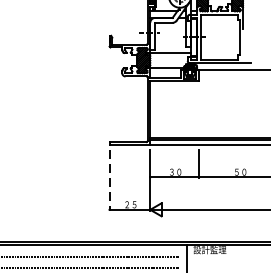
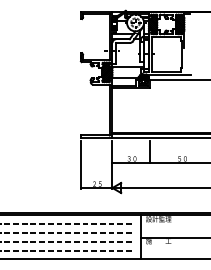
line: (109, 180) -> (80, 165), dashed -> solid

